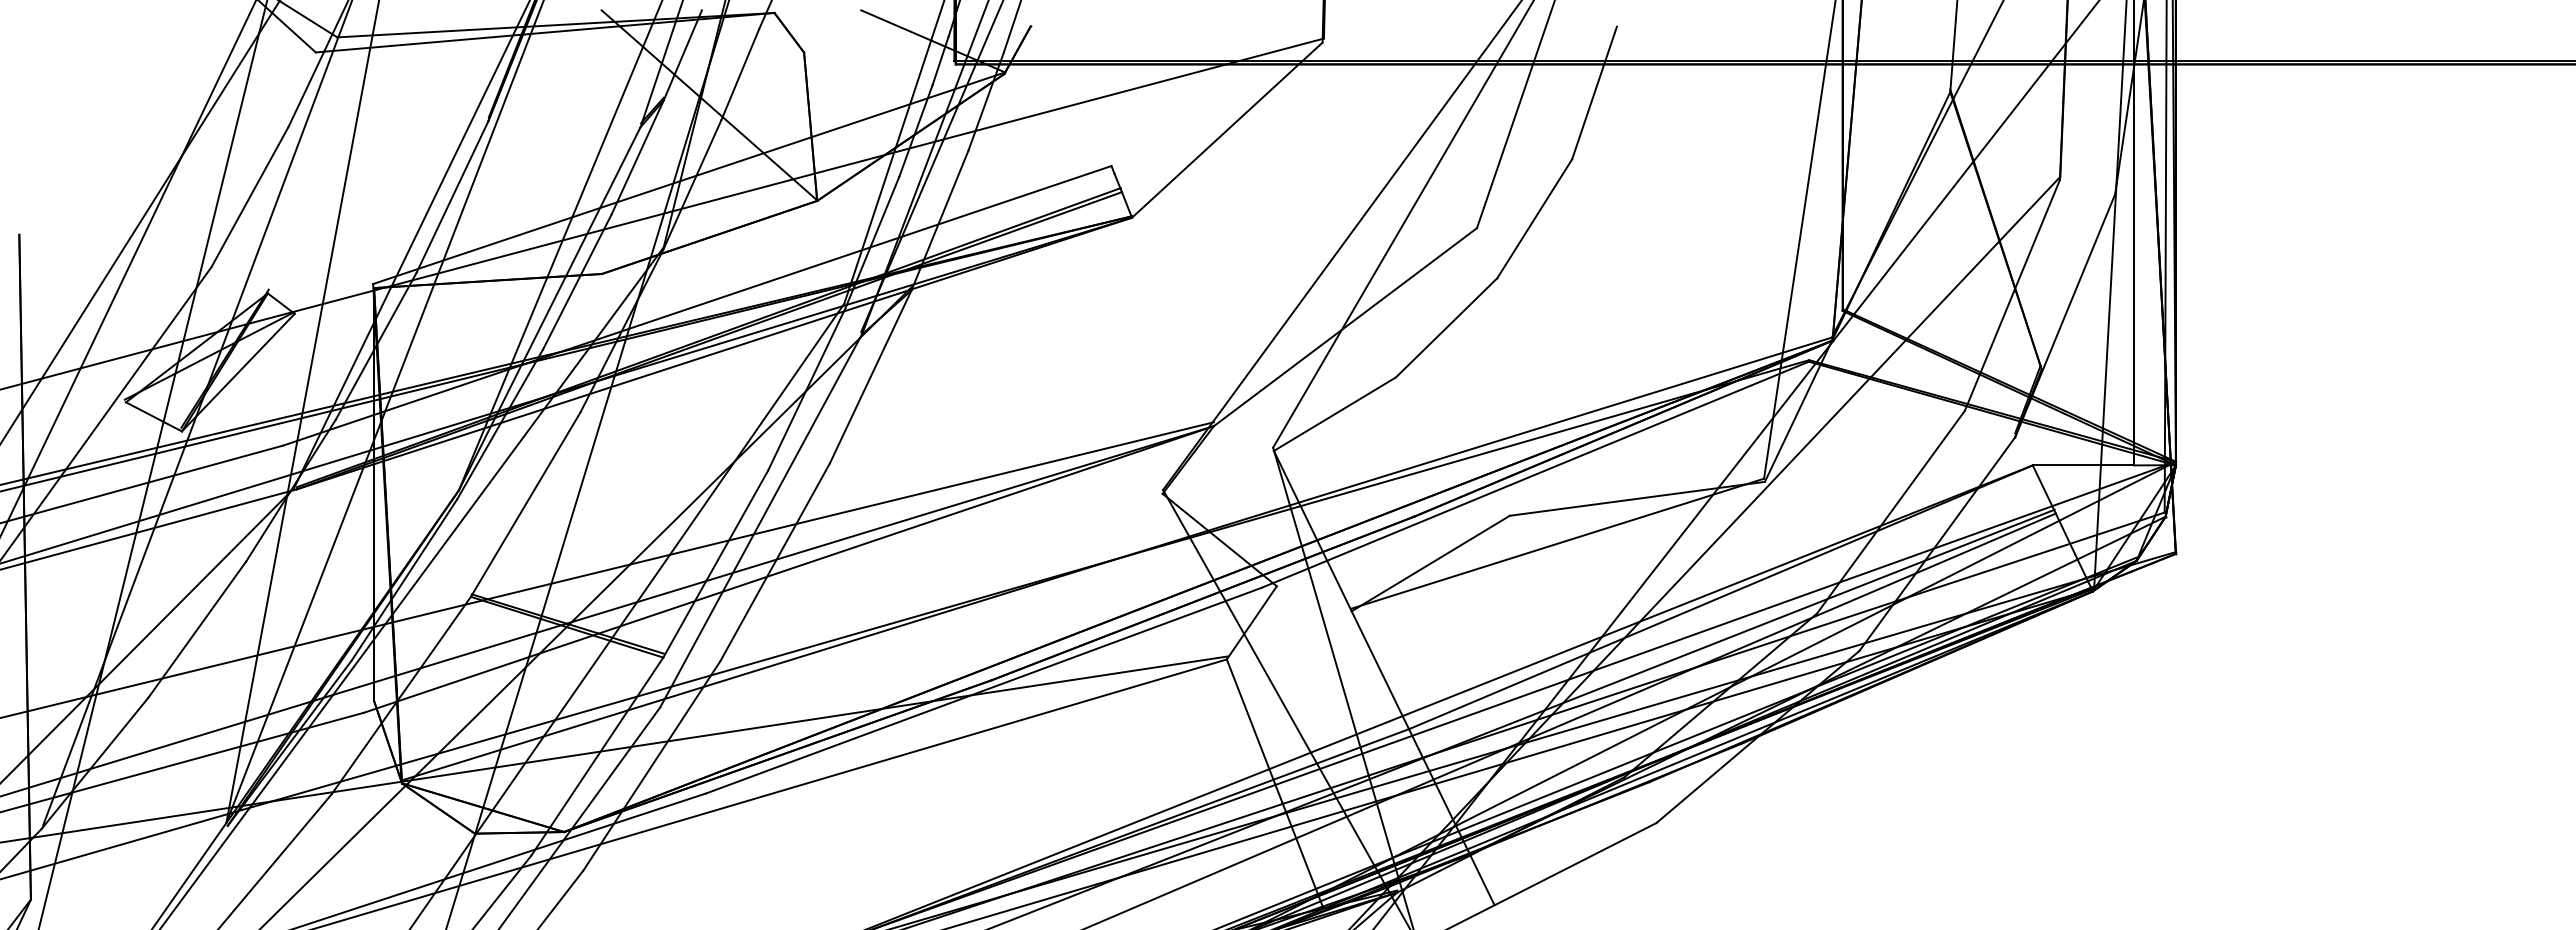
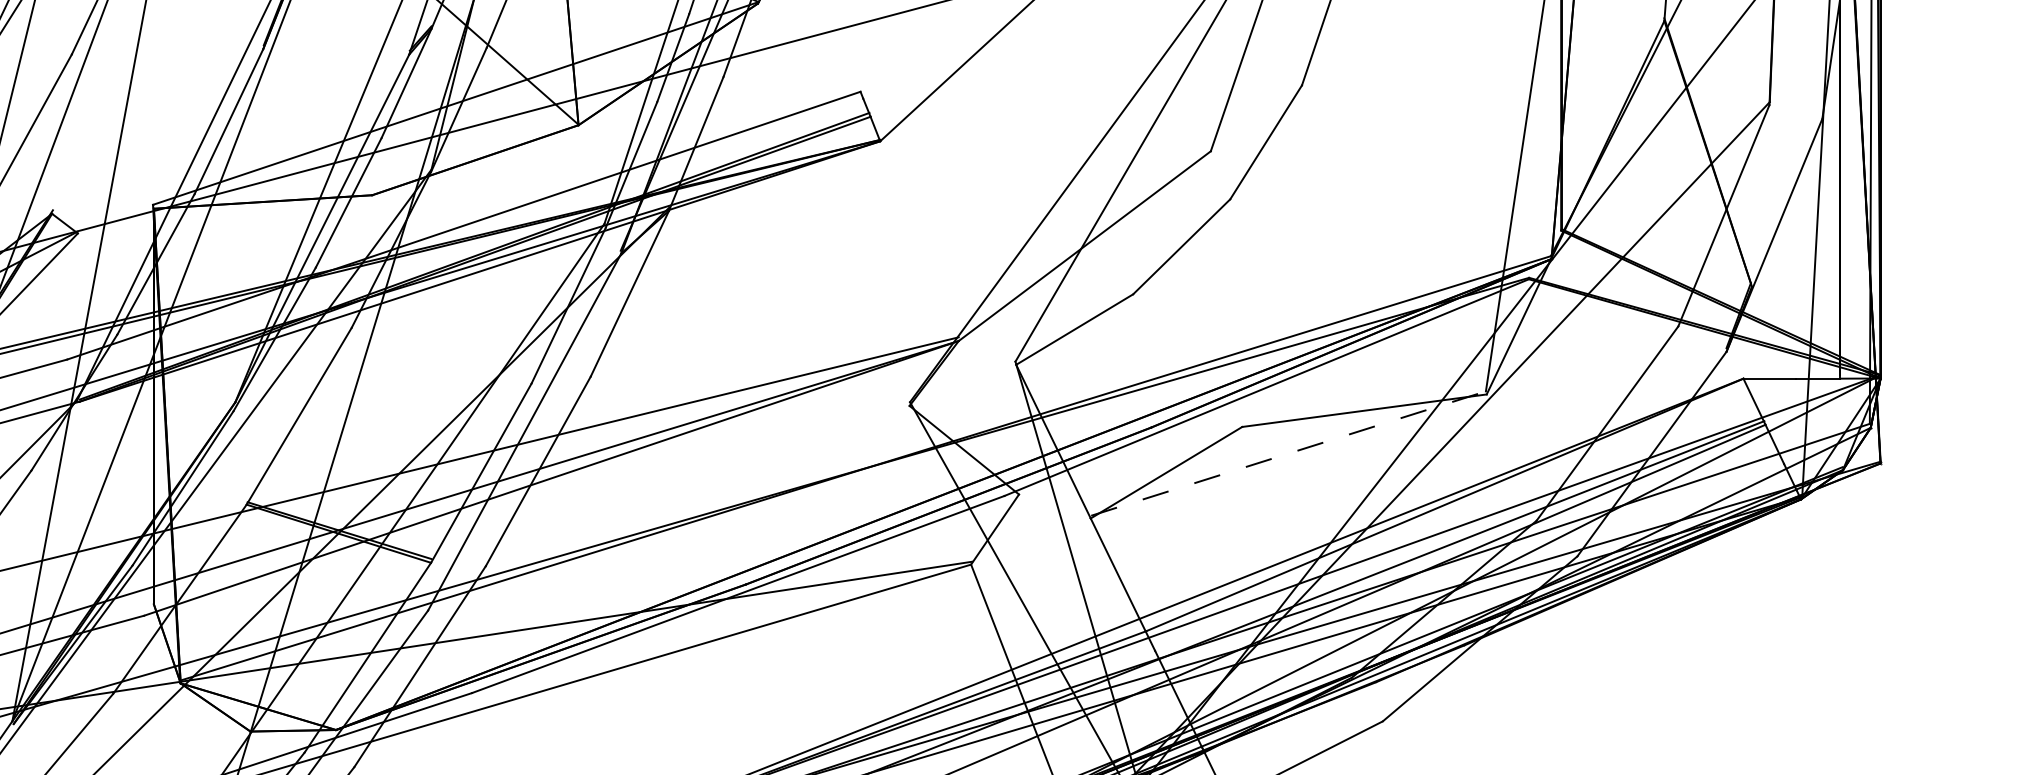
line: (1558, 543) -> (1288, 453), solid -> dashed

